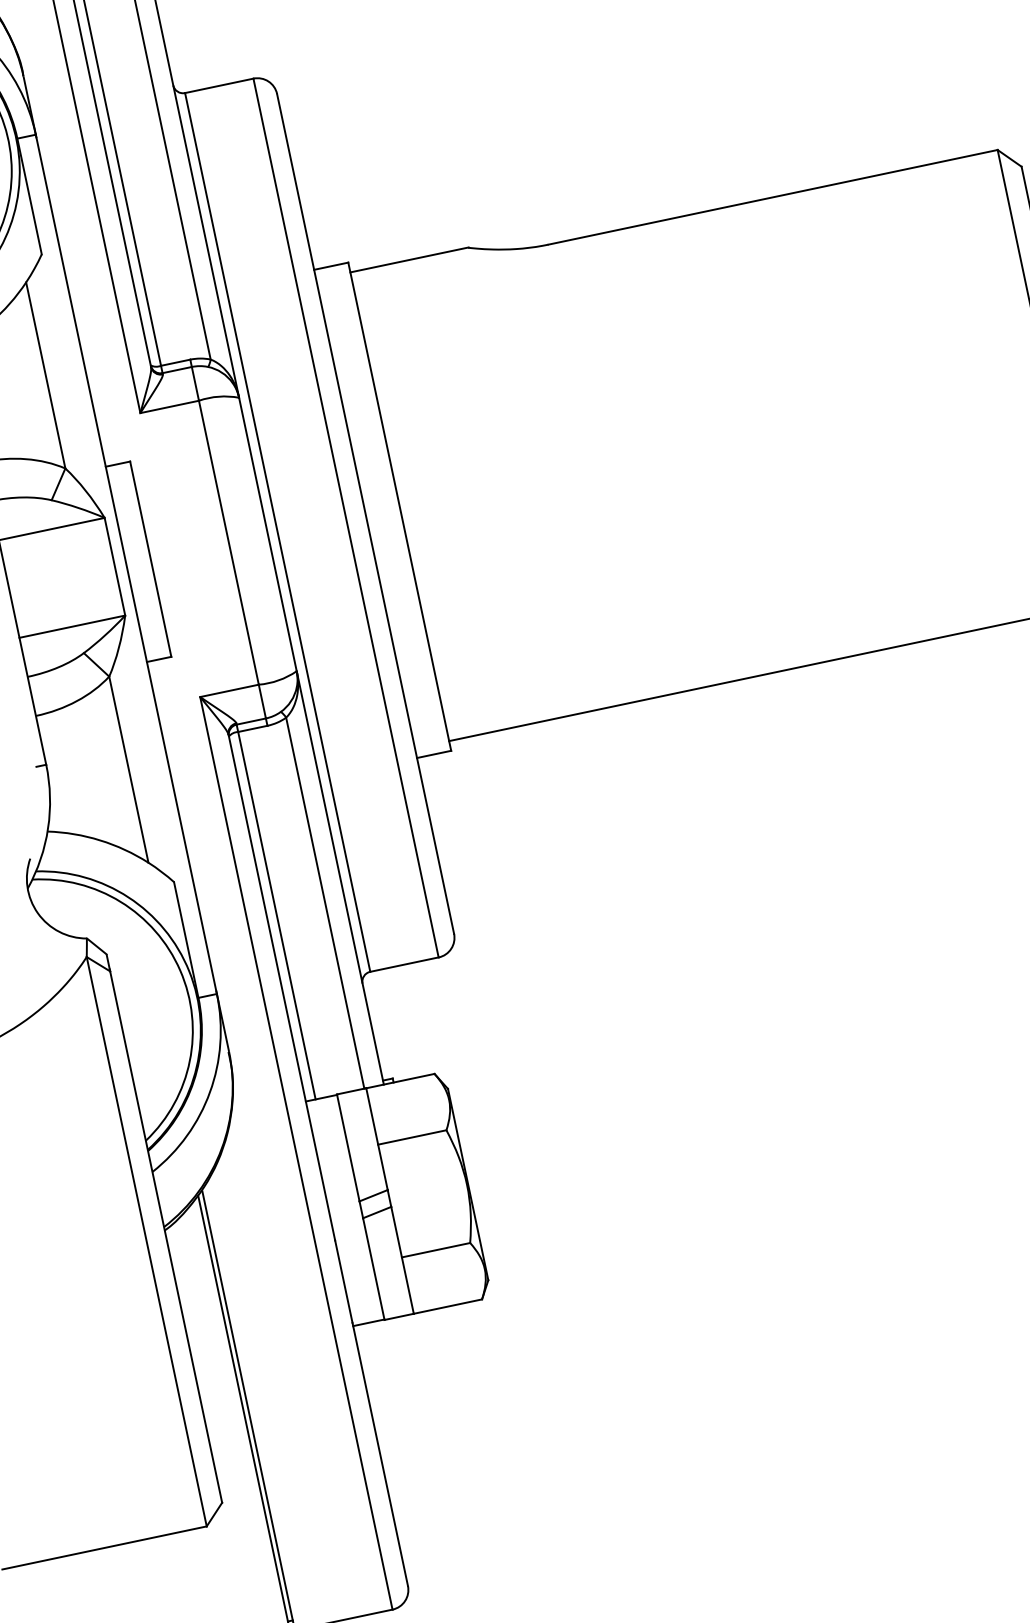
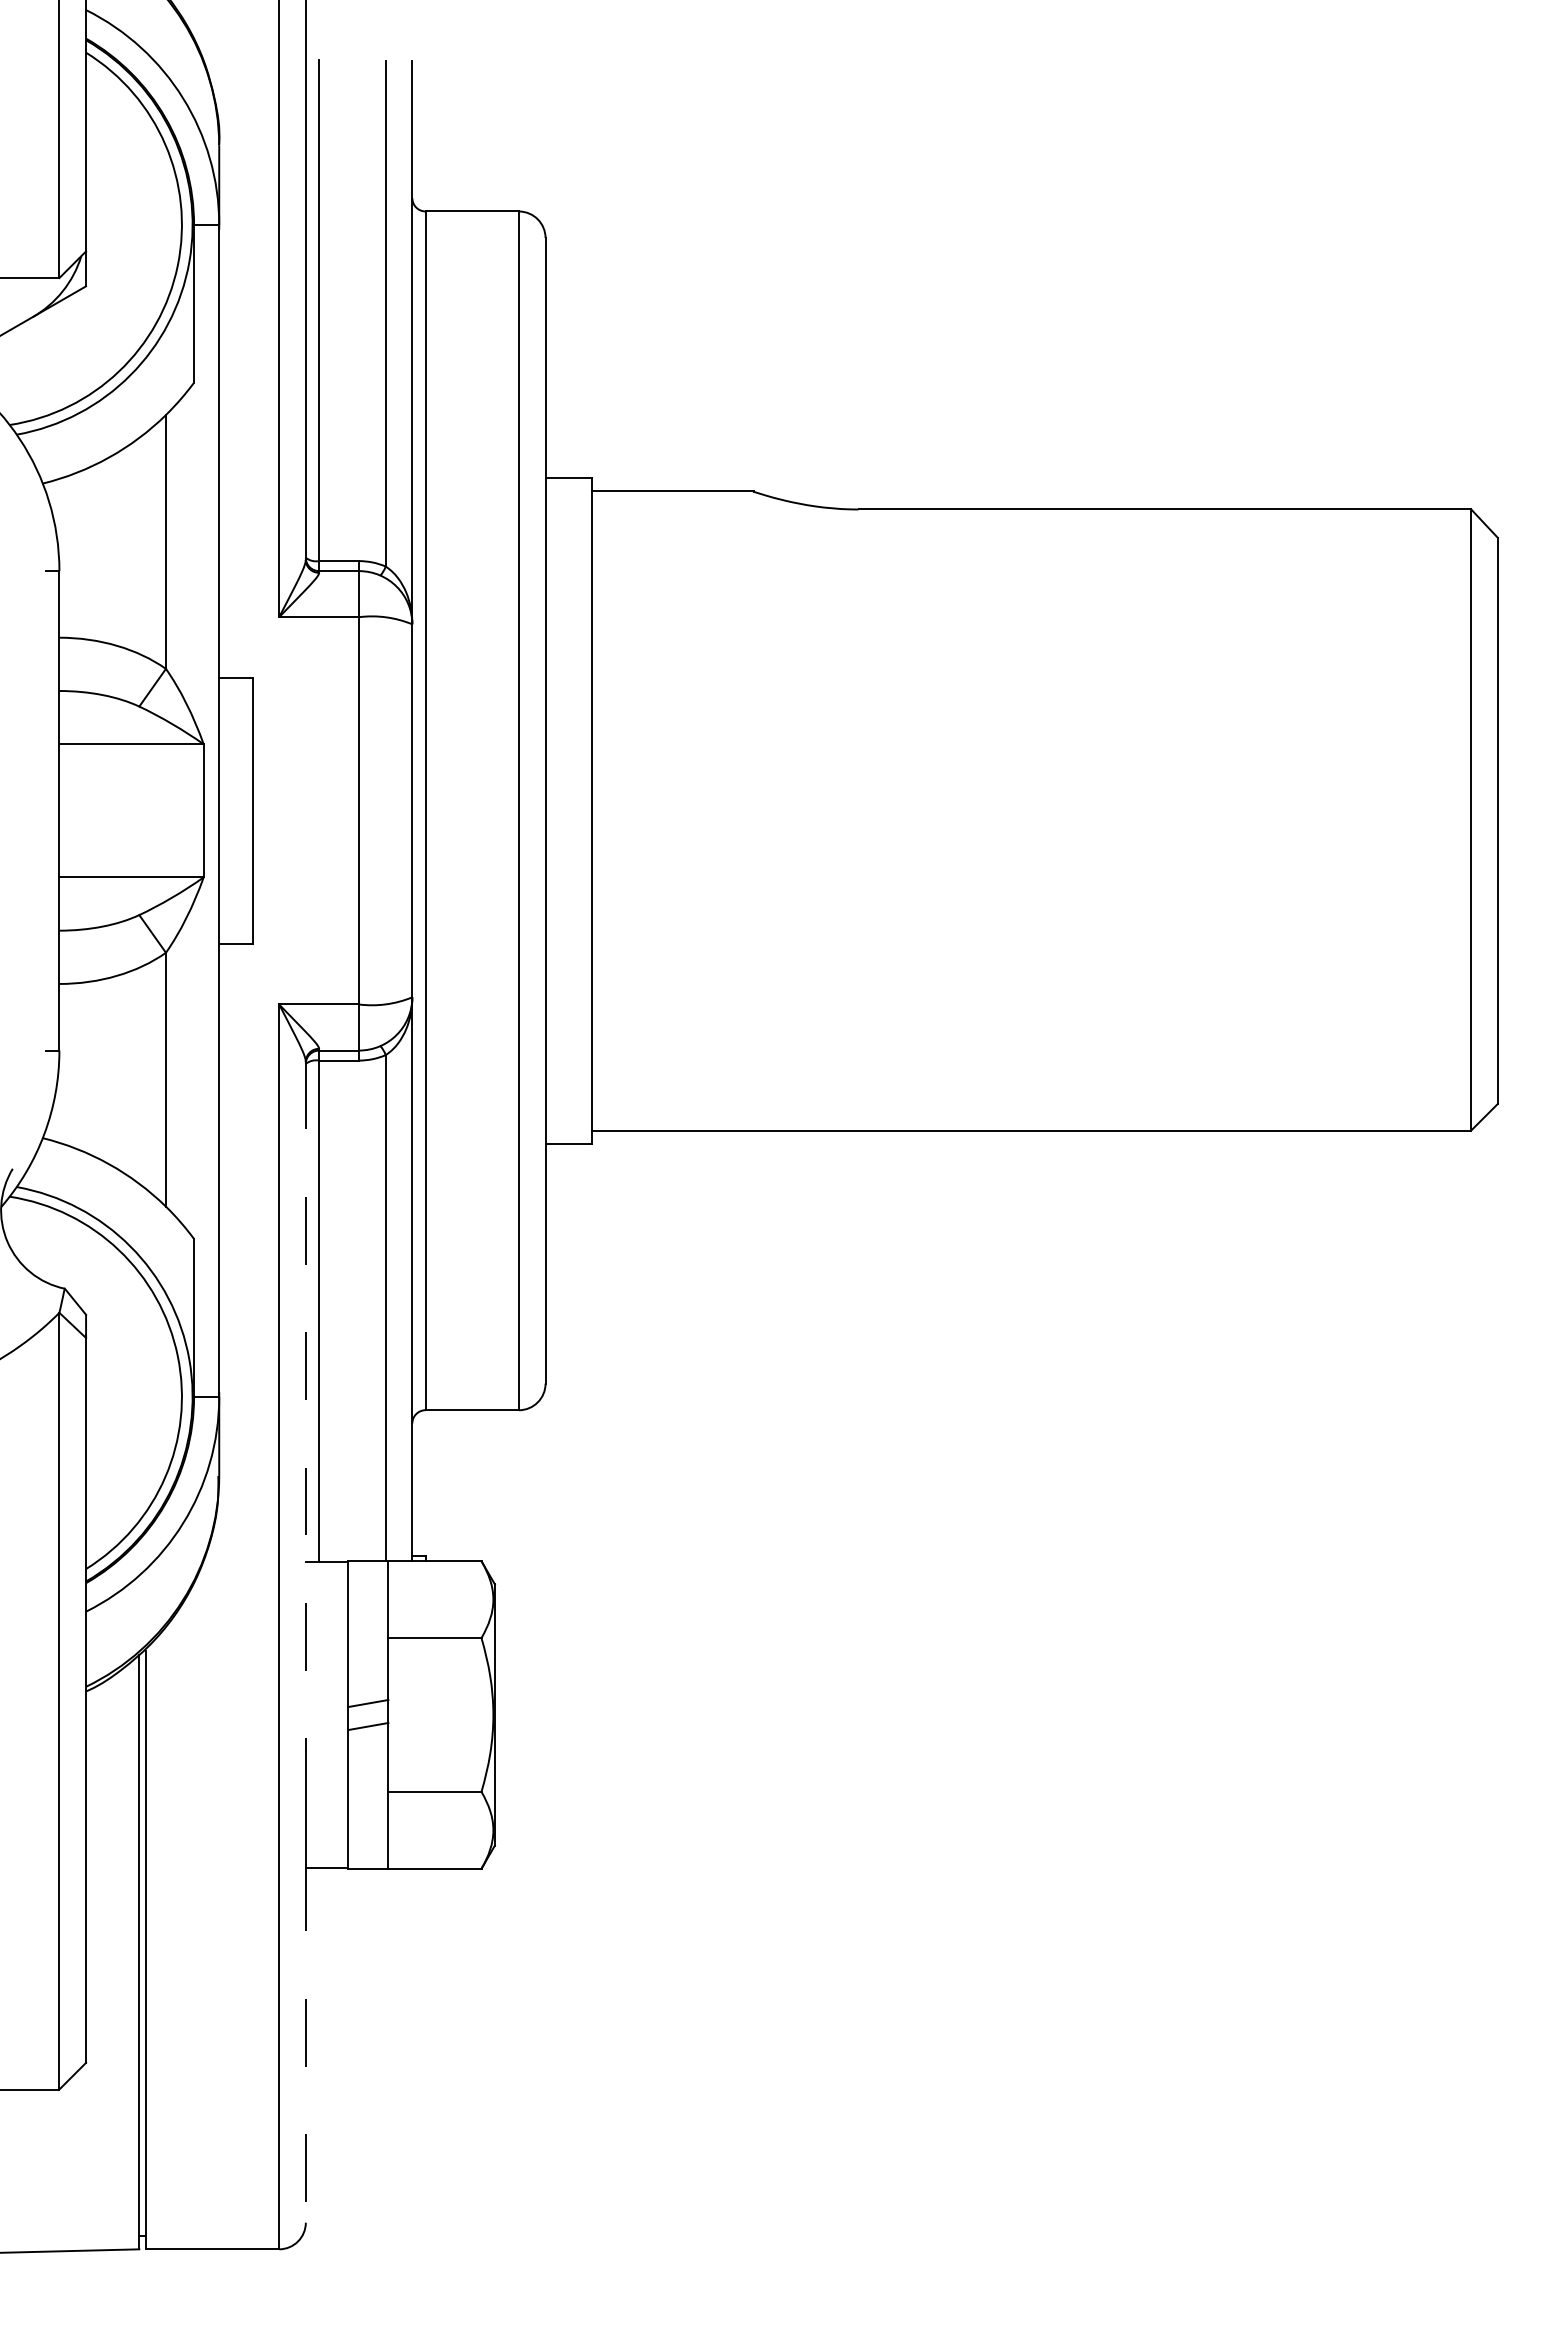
line: (281, 987) -> (305, 1406), solid -> dashed
line: (380, 1454) -> (305, 2043), solid -> dashed

